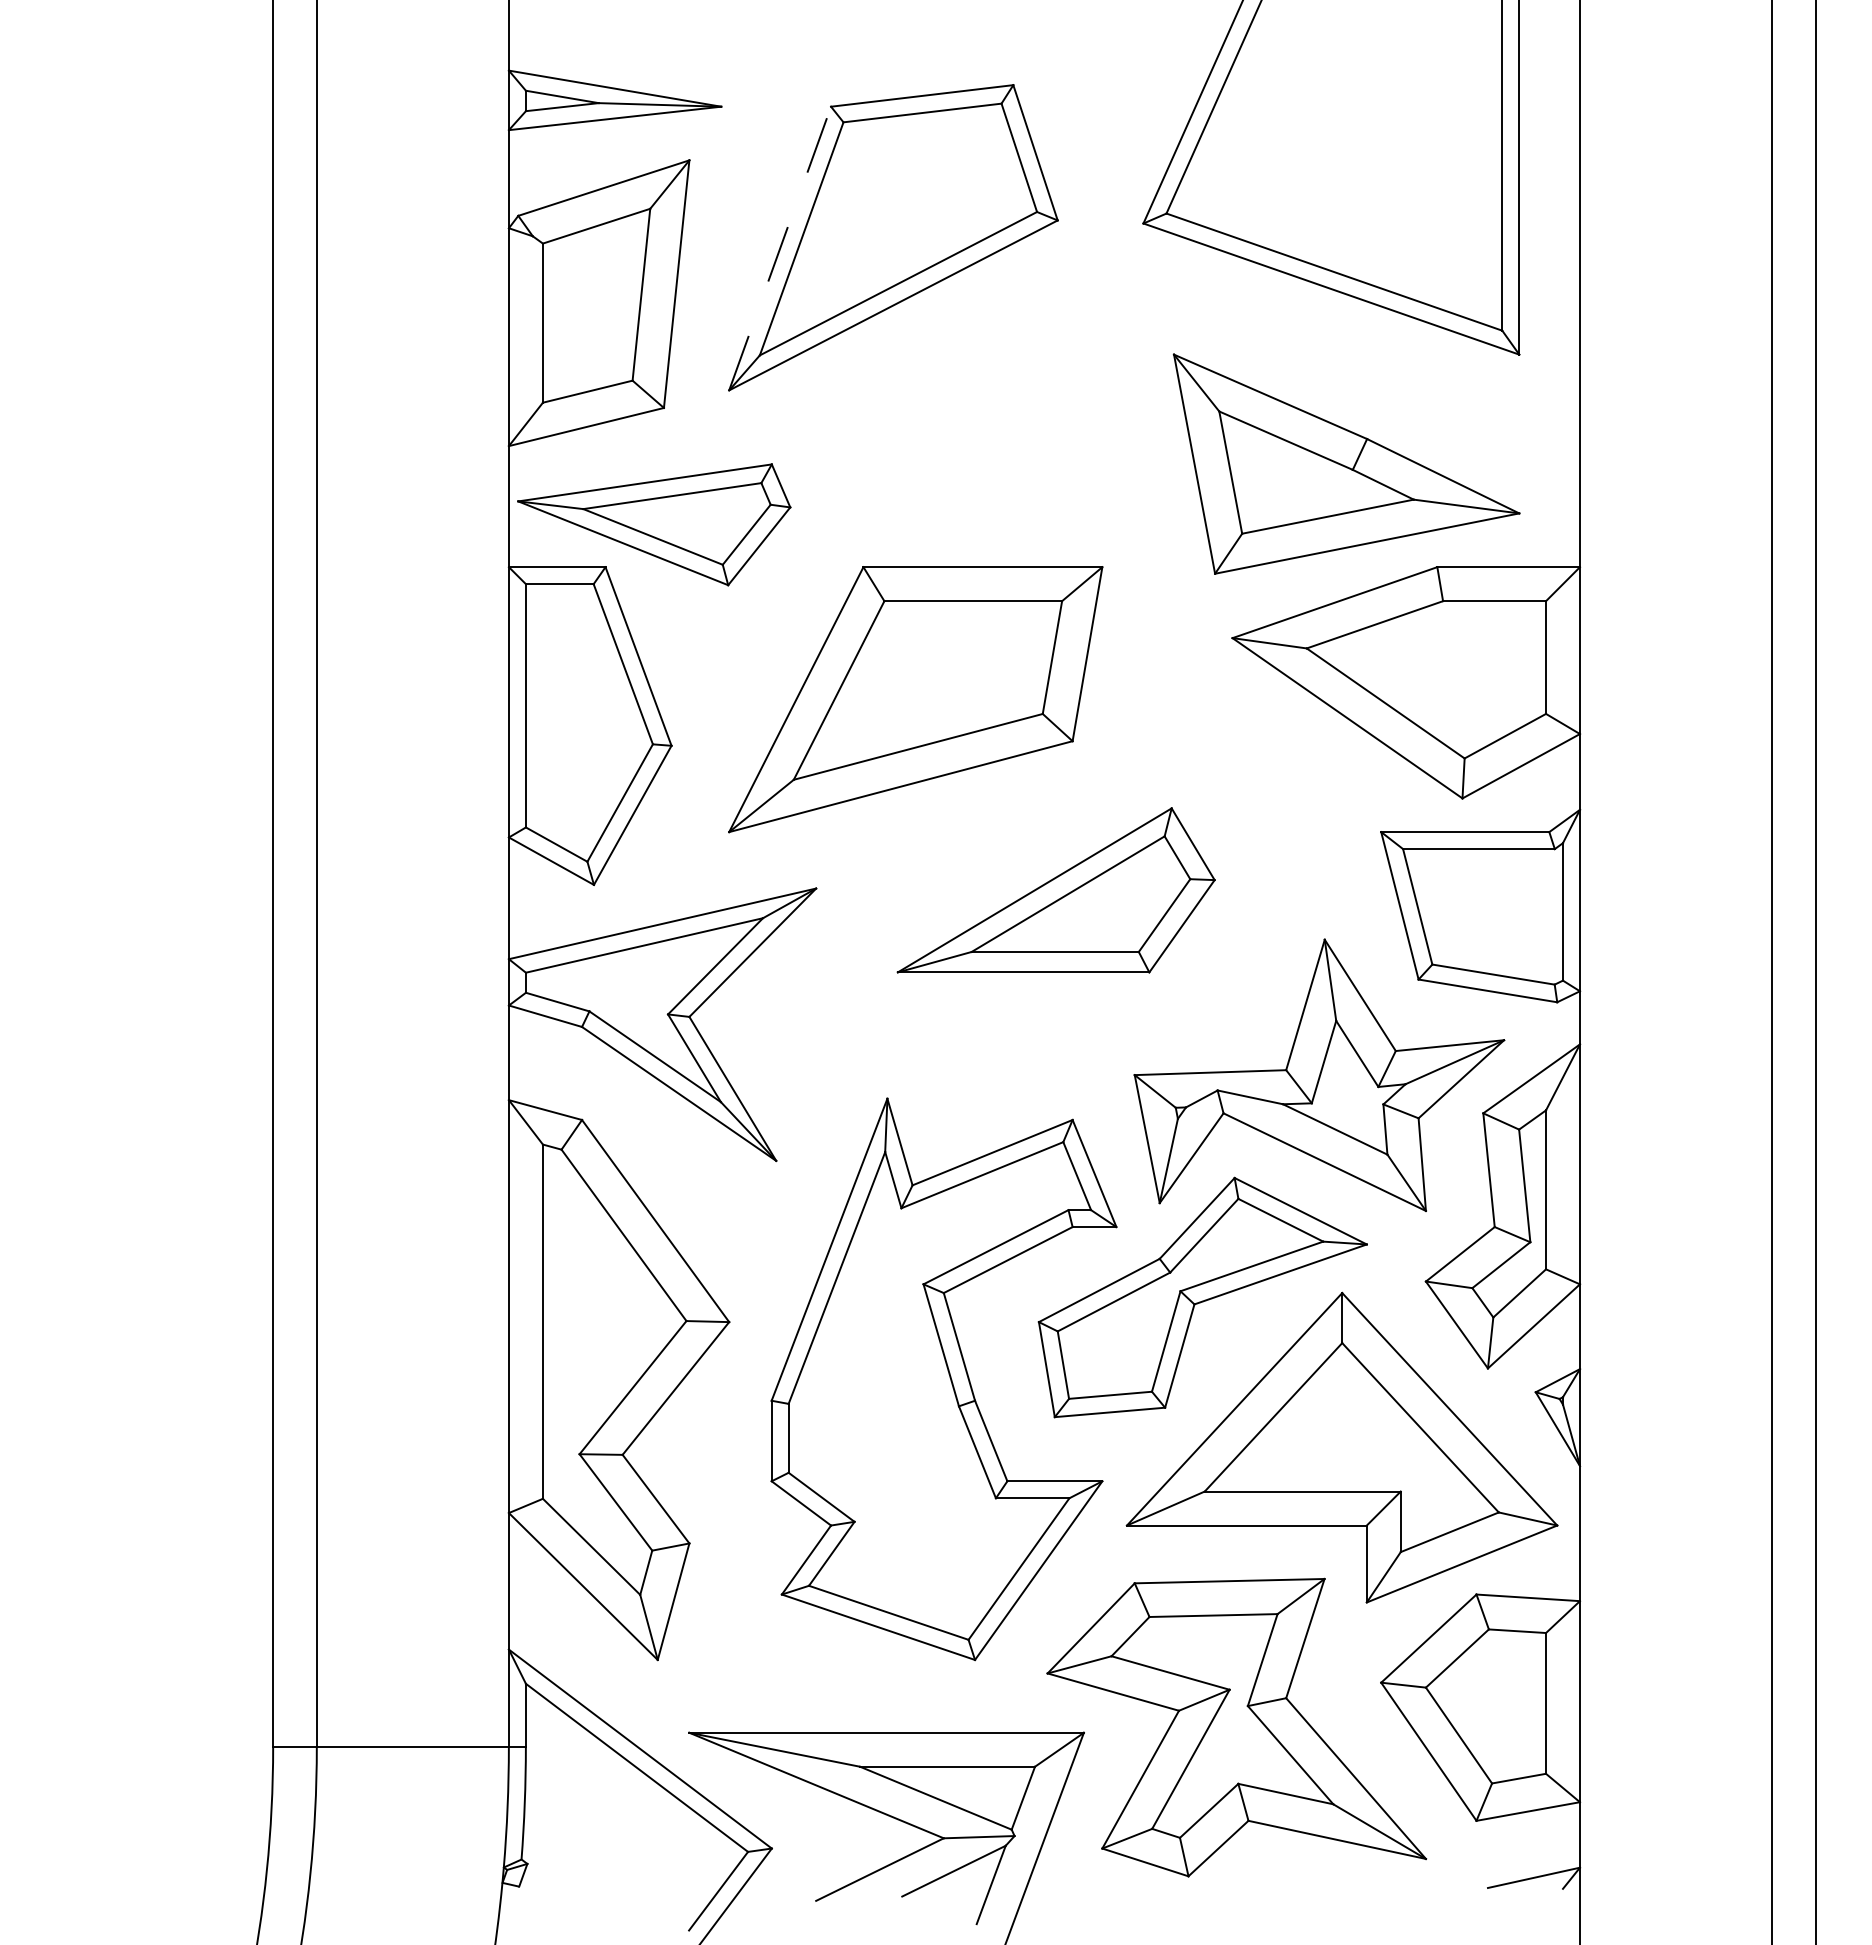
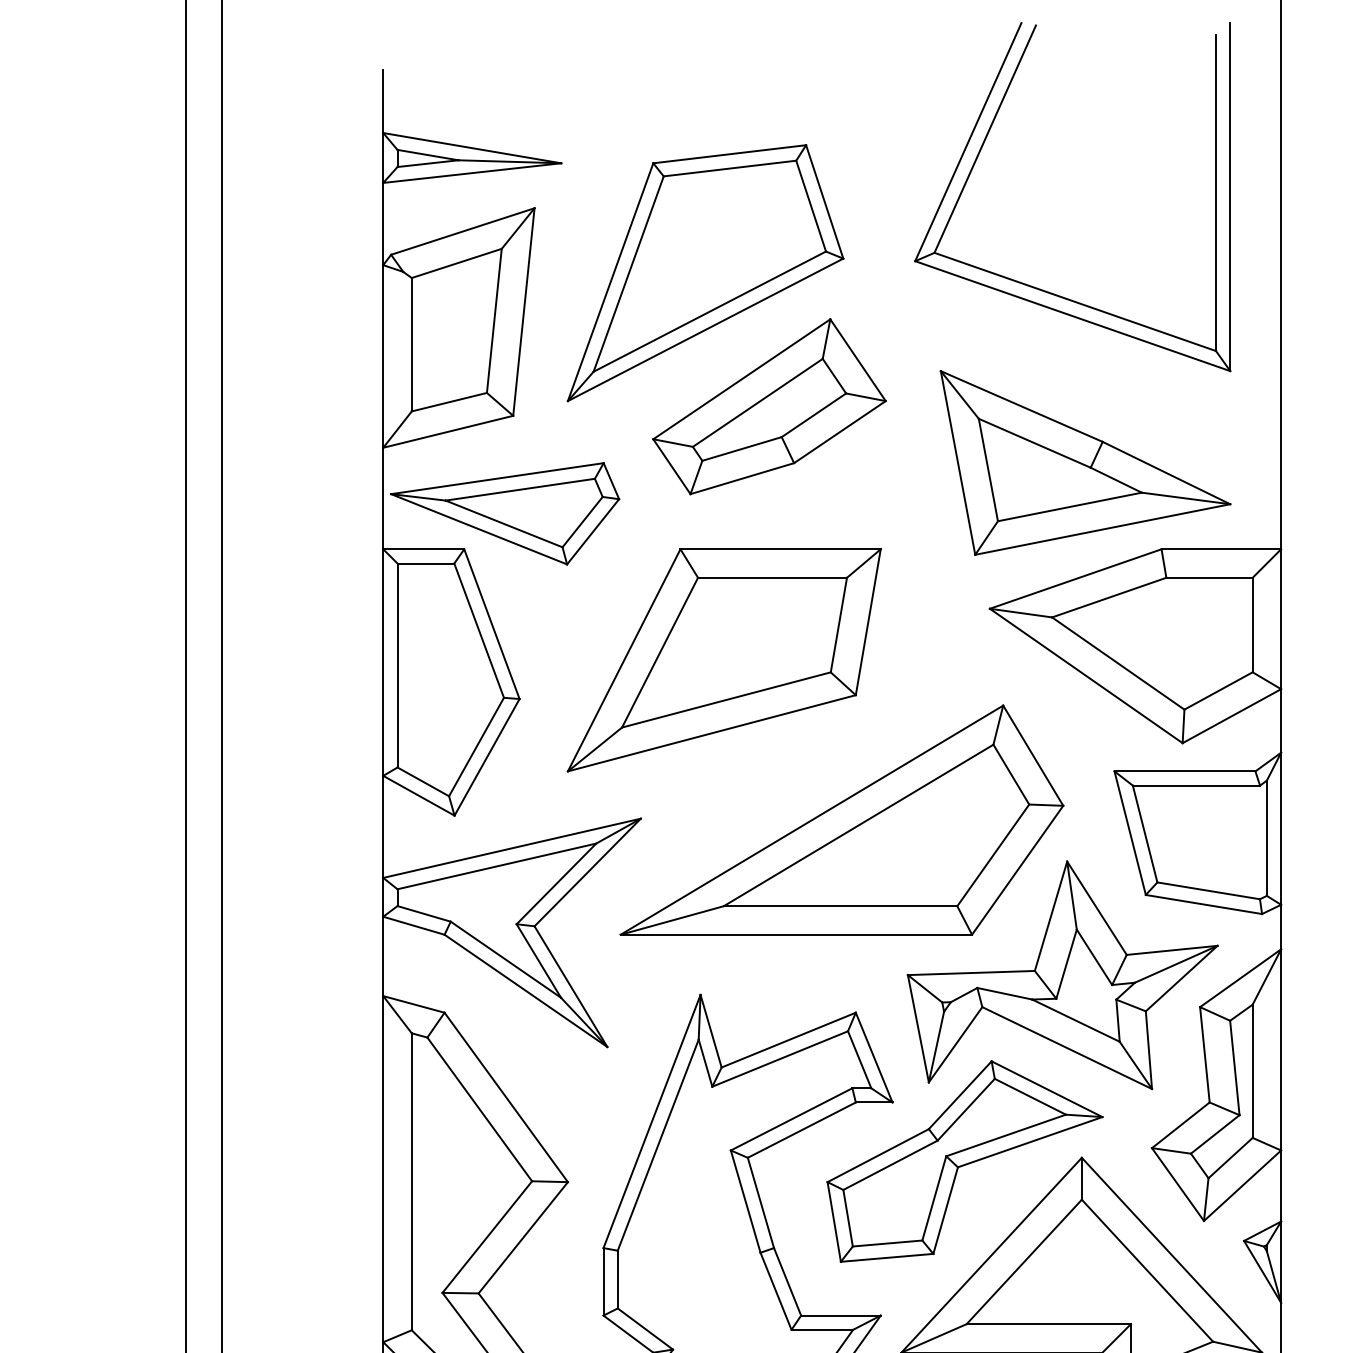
line: (780, 248) -> (610, 282), dashed -> solid
part: (969, 396) -> (769, 406), added
part: (1056, 890) -> (842, 820), size x1.67

